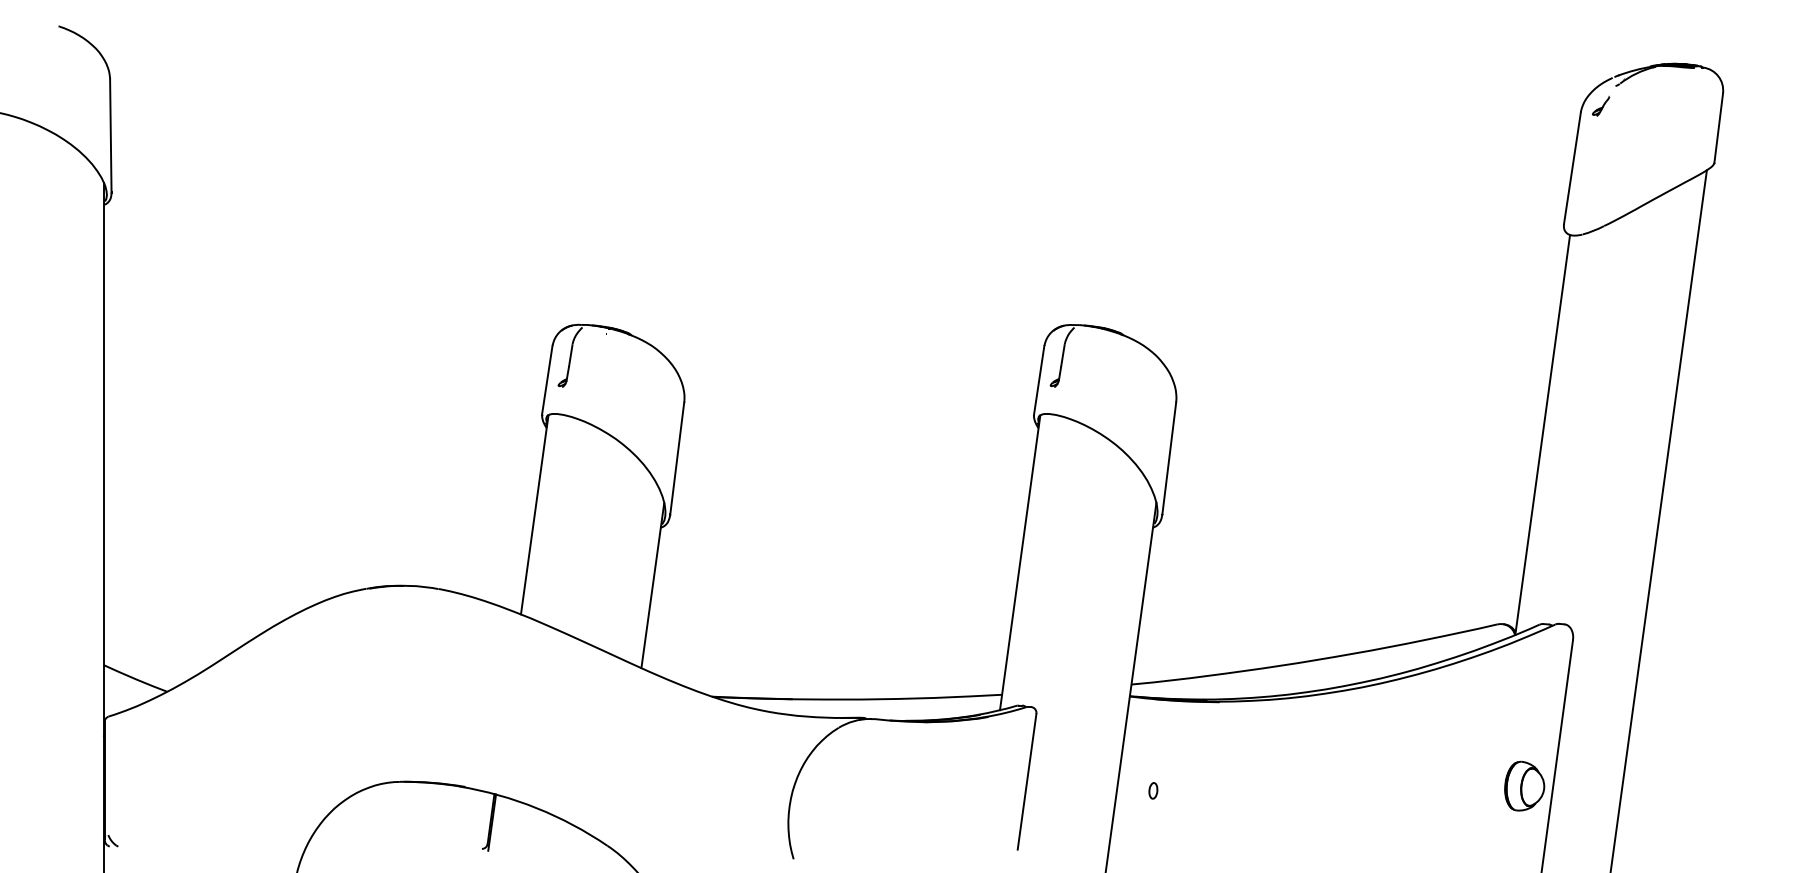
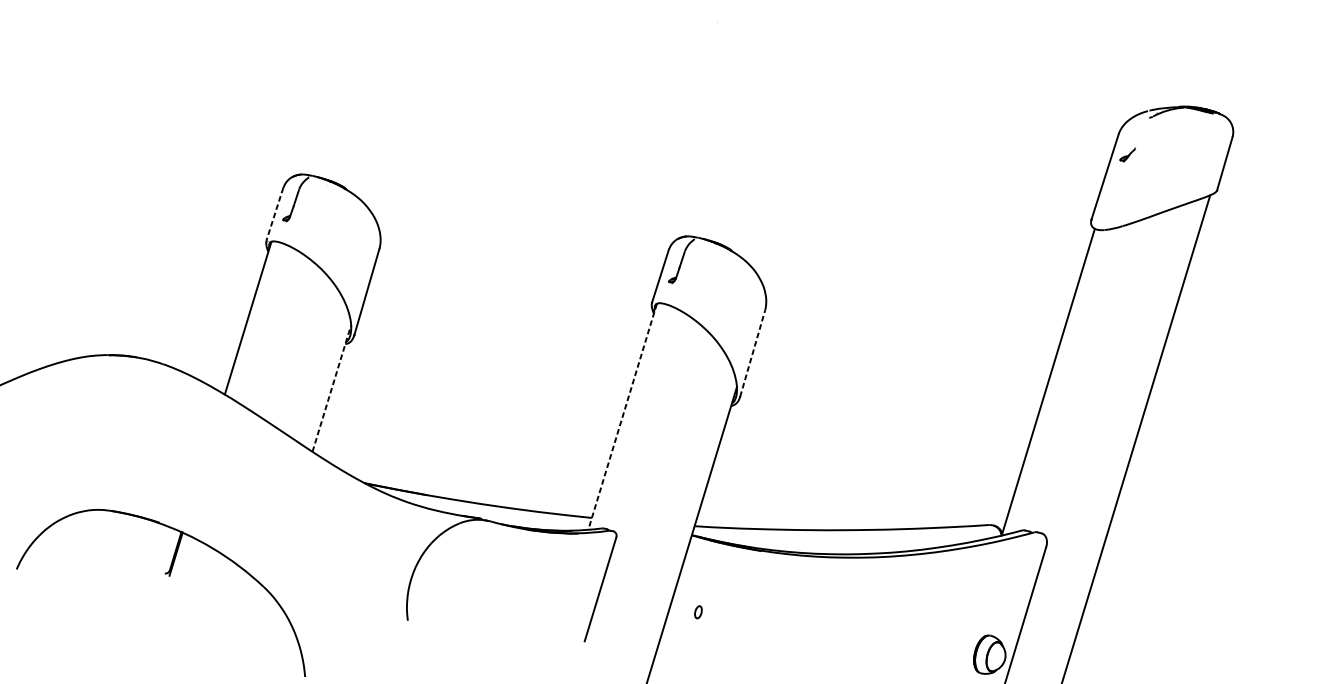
part: (1601, 105) -> (1128, 154), moved
line: (547, 380) -> (275, 214), solid -> dashed
line: (1169, 458) -> (752, 353), solid -> dashed
line: (1020, 562) -> (622, 416), solid -> dashed
line: (652, 585) -> (331, 388), solid -> dashed

